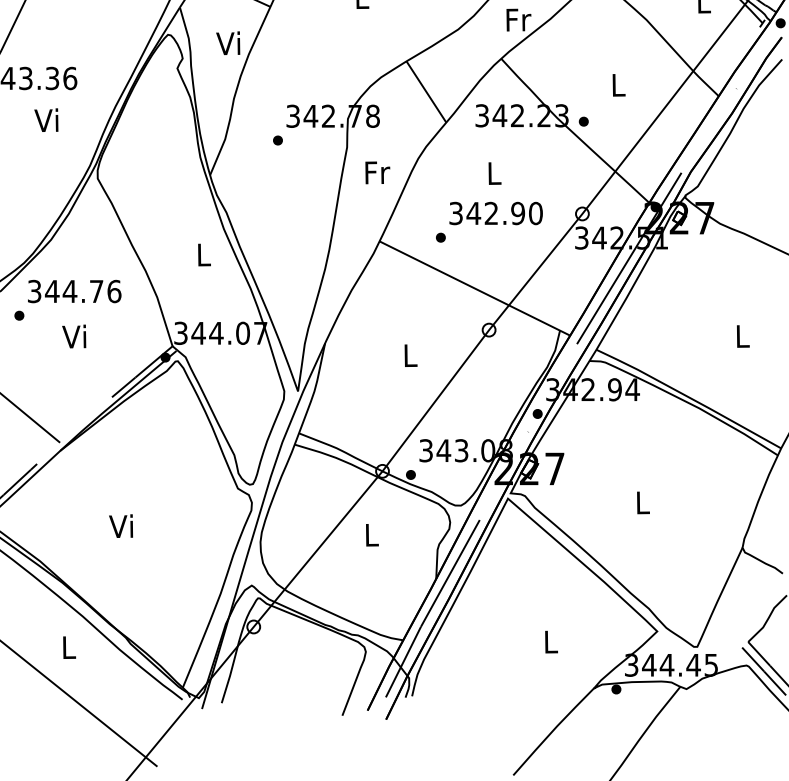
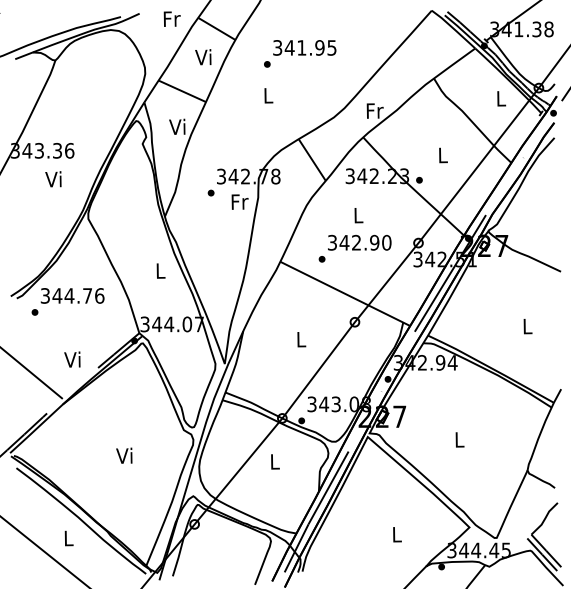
text: (376, 171) -> (239, 201), moved
text: (74, 336) -> (72, 359), moved
text: (121, 525) -> (124, 455), moved

